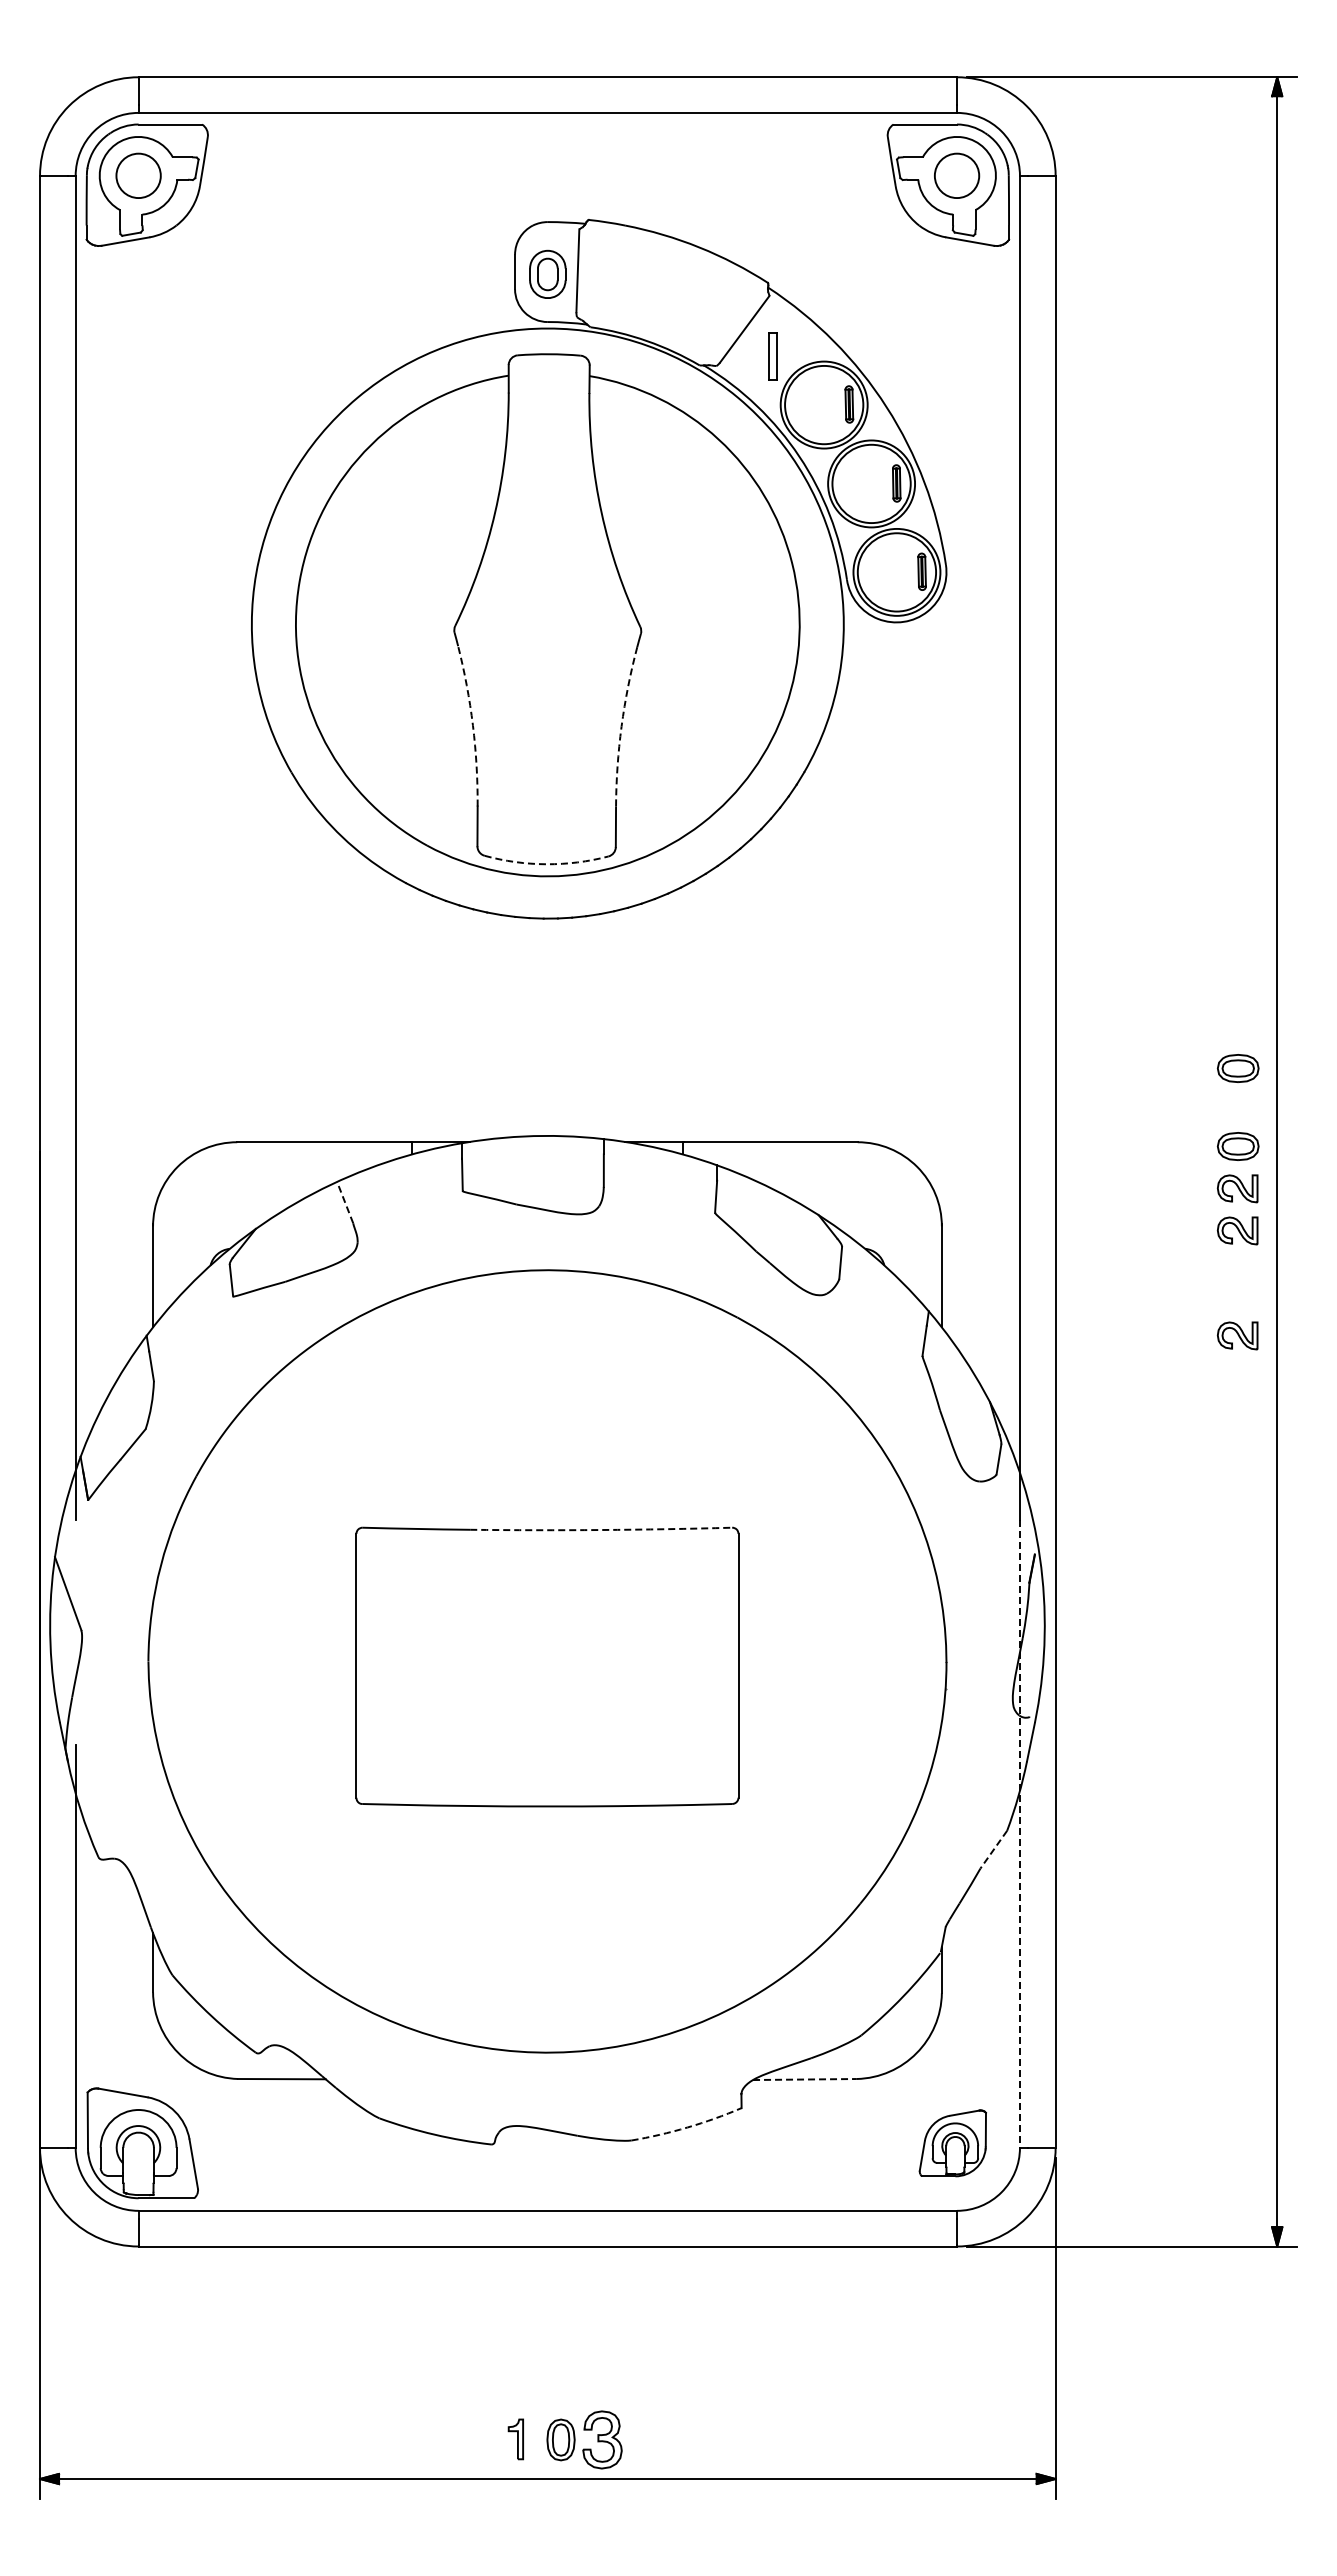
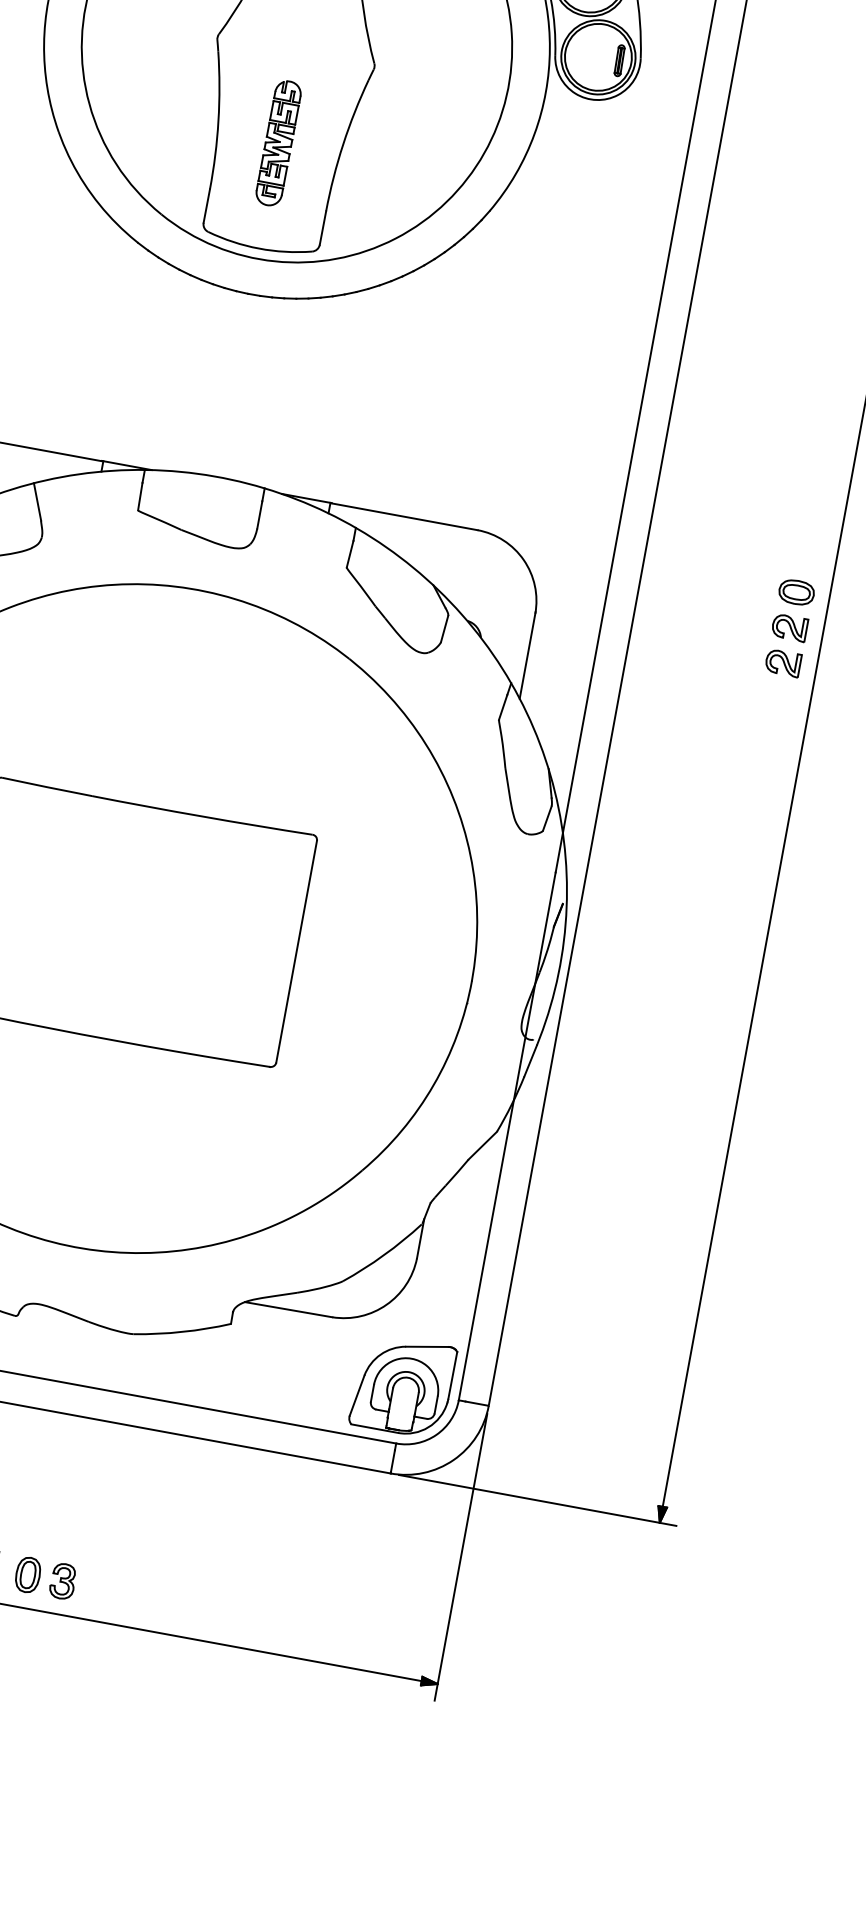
arc: (472, 725) -> (218, 120), dashed -> solid
arc: (621, 726) -> (343, 144), dashed -> solid
part: (546, 738) -> (278, 142), added
arc: (546, 864) -> (258, 248), dashed -> solid
part: (1237, 1068) -> (808, 526), removed
line: (344, 1202) -> (36, 501), dashed -> solid
part: (1237, 1335) -> (766, 751), removed
arc: (601, 1530) -> (202, 816), dashed -> solid
line: (1019, 1834) -> (506, 1136), dashed -> solid
line: (993, 1850) -> (482, 1146), dashed -> solid
line: (804, 2079) -> (288, 1309), dashed -> solid
arc: (687, 2127) -> (182, 1331), dashed -> solid
part: (952, 2143) -> (402, 1386), size x1.67
part: (602, 2439) -> (63, 1580), size x0.71

